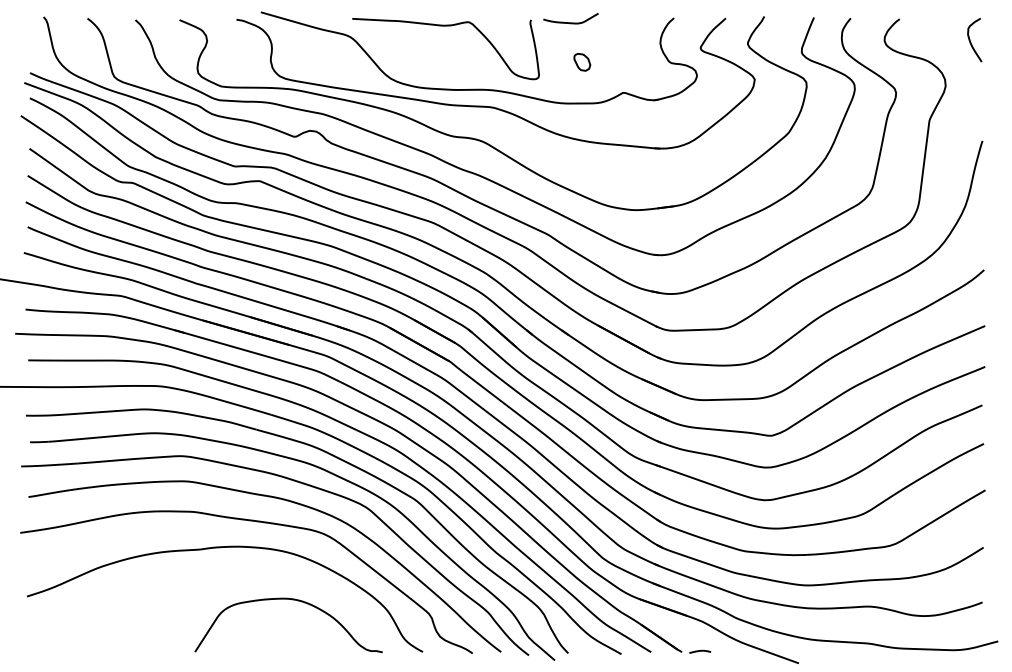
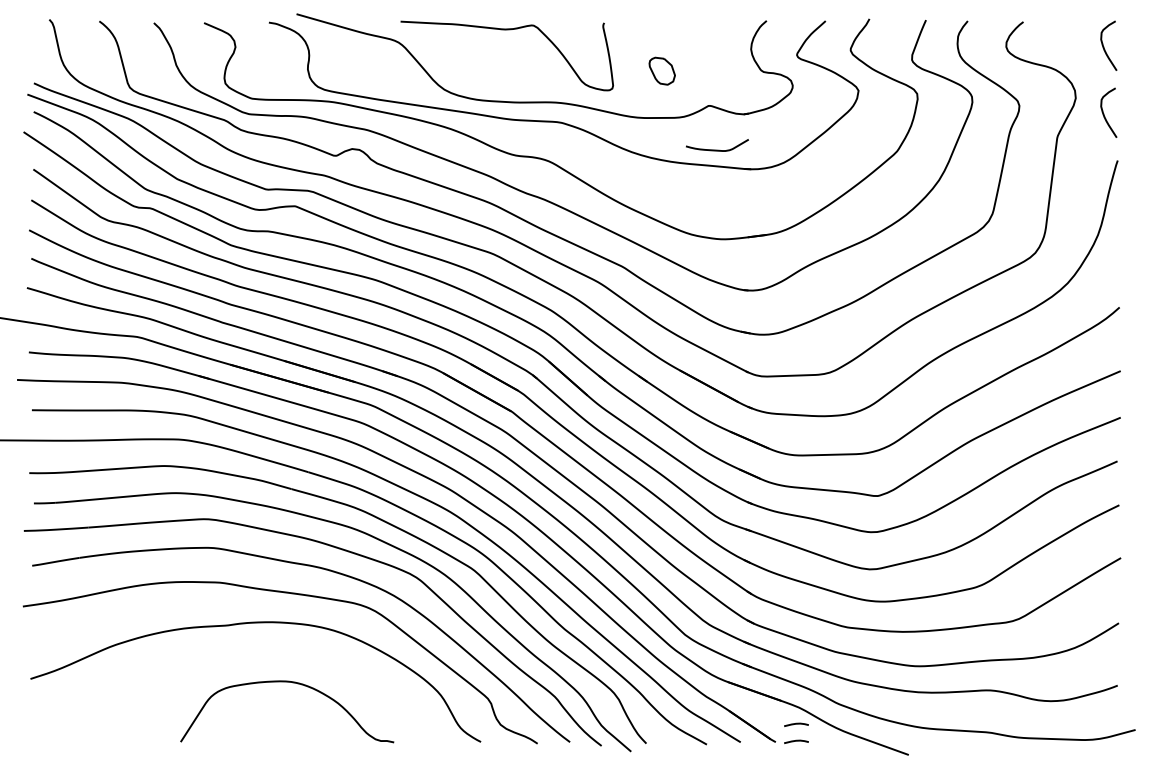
curve: (571, 22) -> (717, 149), moved
part: (582, 61) -> (662, 70), size x1.4
curve: (970, 99) -> (1104, 113), added
curve: (293, 600) -> (292, 683), moved
curve: (700, 636) -> (796, 724), added

